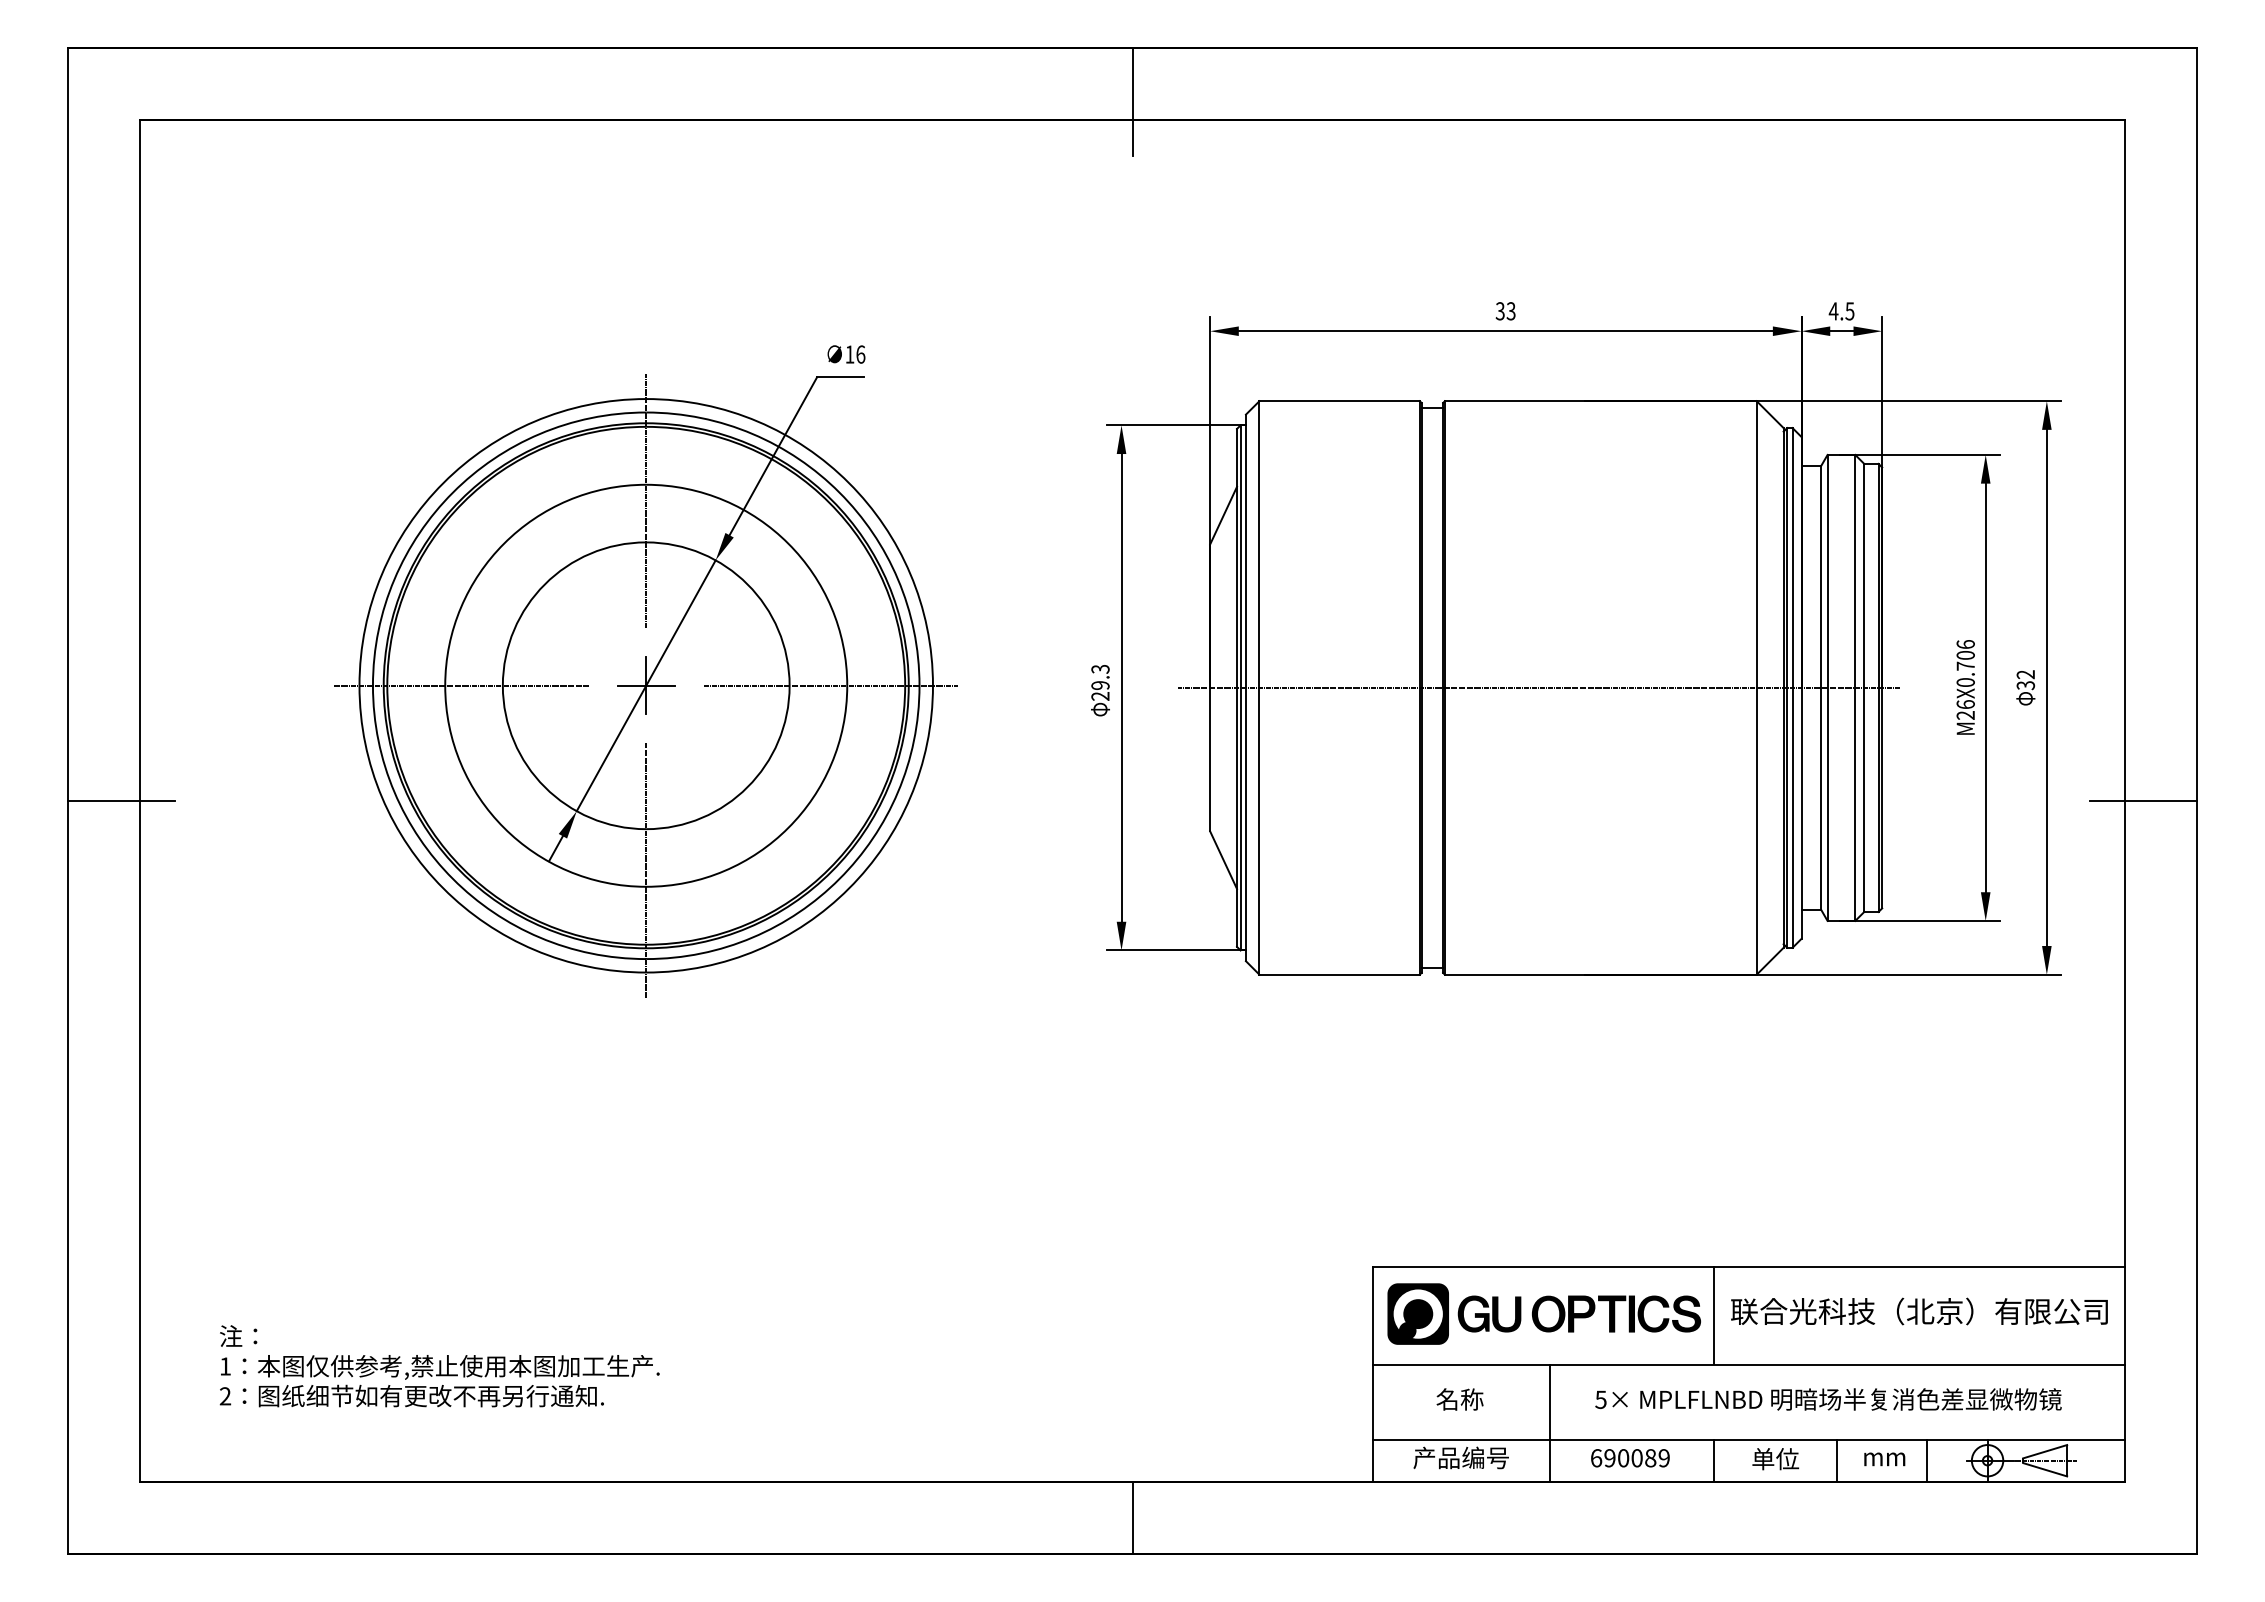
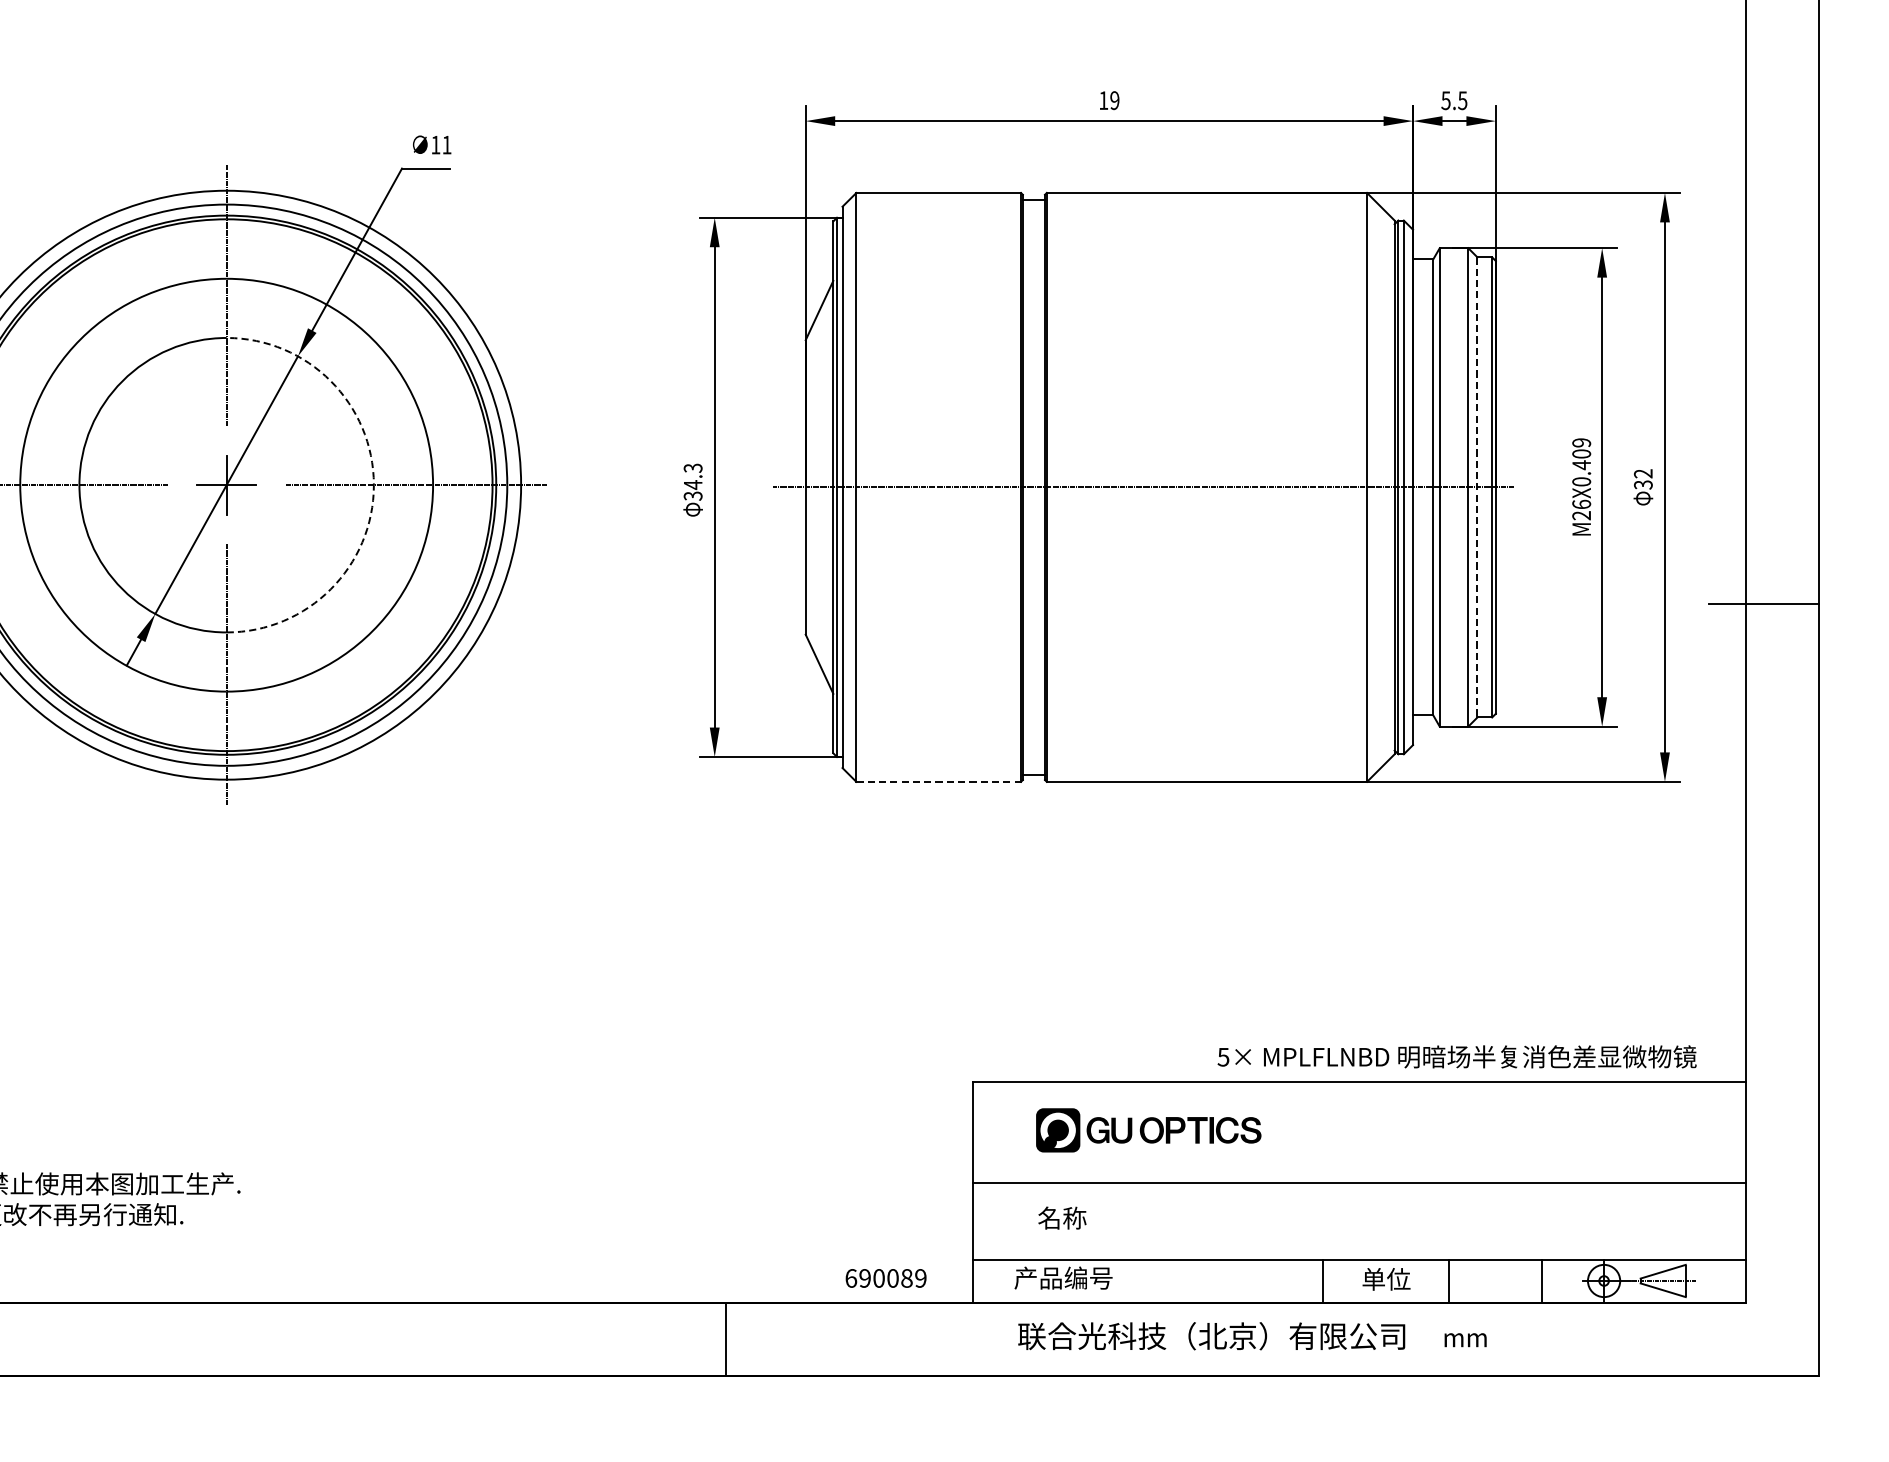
text: (1505, 311) -> (1109, 100), 33 -> 19
text: (1833, 311) -> (1445, 100), 4.5 -> 5.5
text: (860, 354) -> (446, 145), 16 -> 11
text: (1965, 655) -> (1581, 454), M26X0.706 -> M26X0.409
arc: (789, 685) -> (373, 484), solid -> dashed
line: (1864, 688) -> (1477, 487), solid -> dashed
text: (1100, 690) -> (693, 490), 29.3 -> 34.3
line: (1340, 974) -> (939, 781), solid -> dashed
text: (1919, 1311) -> (1211, 1336), moved
part: (1543, 1313) -> (1148, 1129), size x0.7
line: (1714, 1315) -> (1323, 1131), removed
text: (1828, 1399) -> (1457, 1056), moved
line: (1550, 1423) -> (1155, 1242), removed
text: (1630, 1458) -> (886, 1278), moved
text: (1884, 1459) -> (1465, 1340), moved

